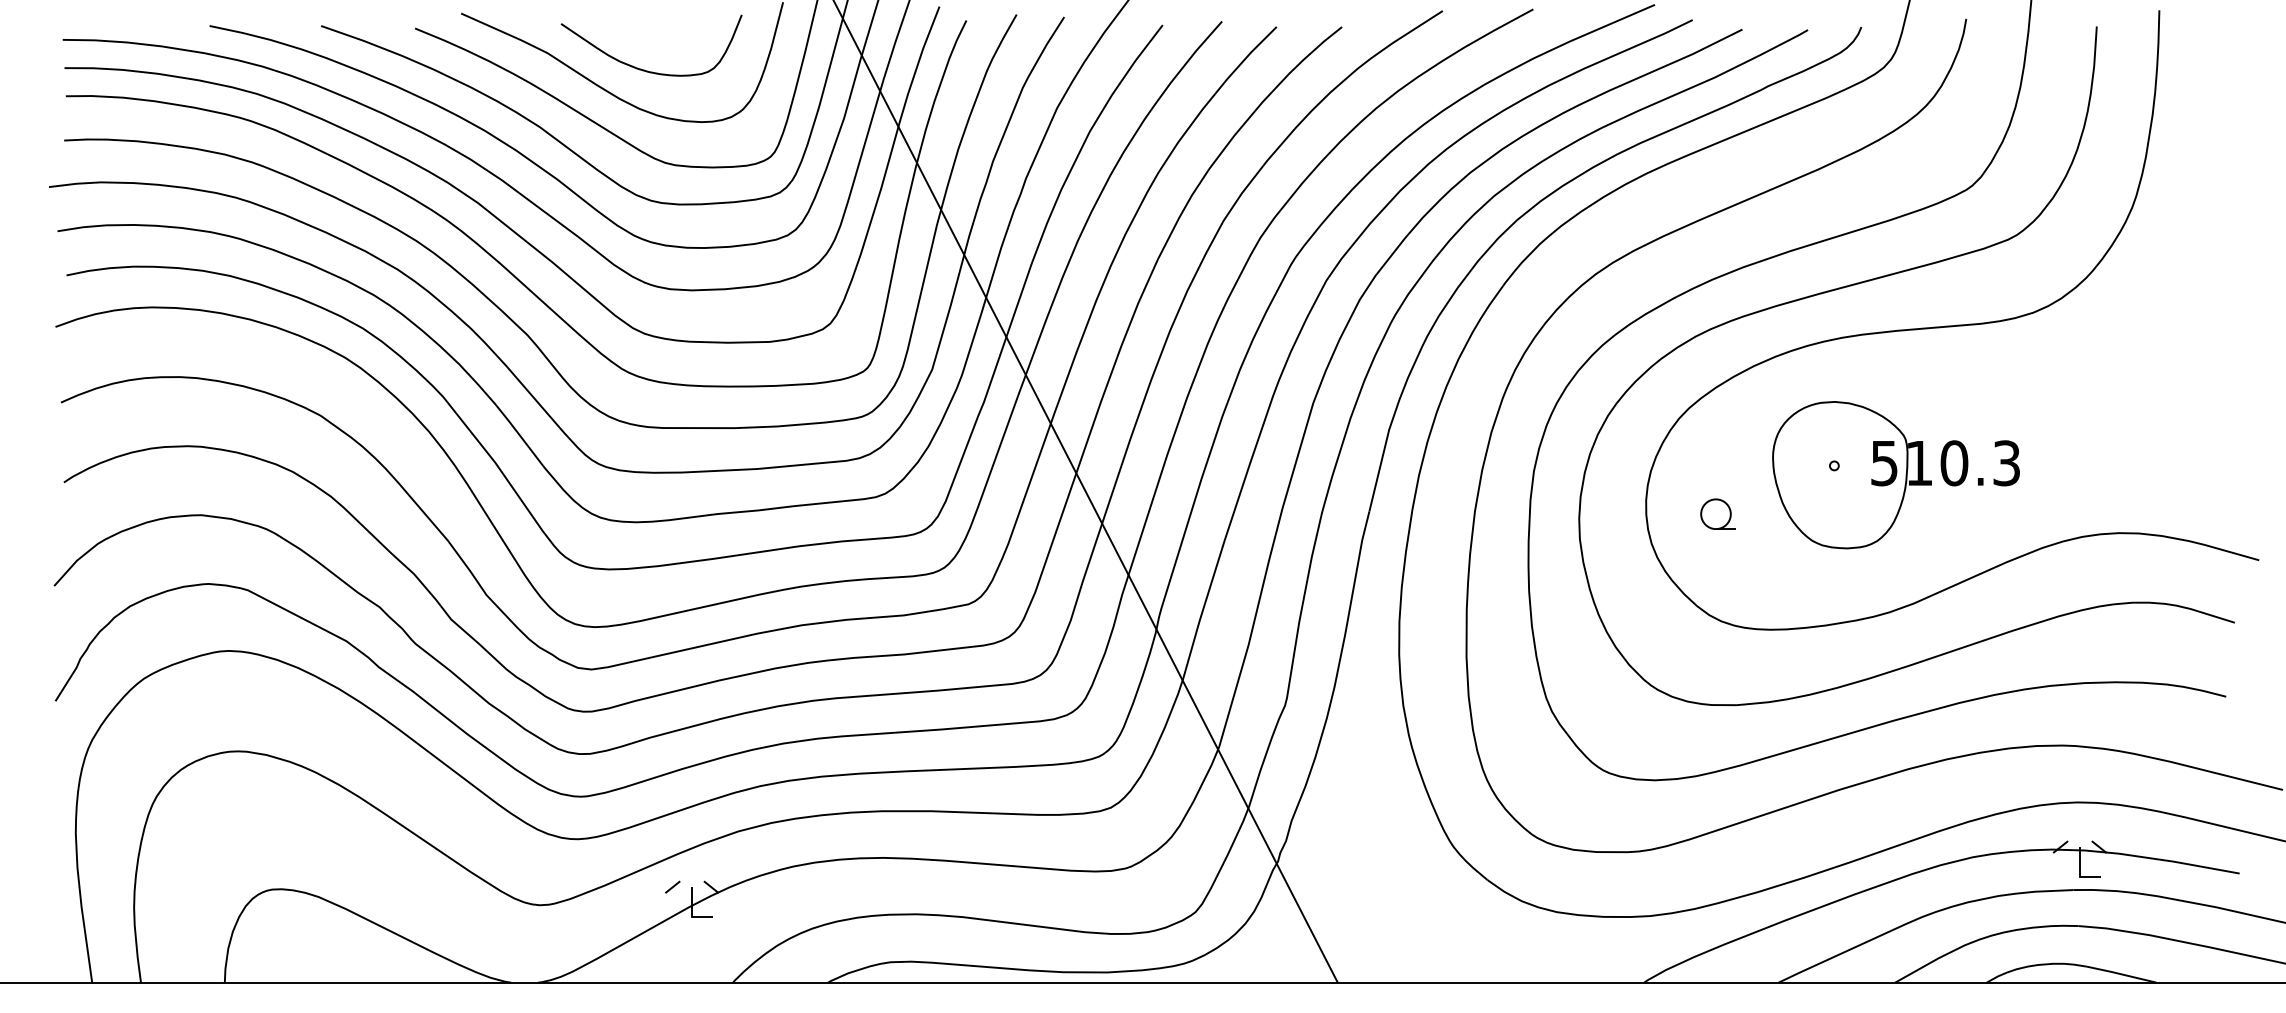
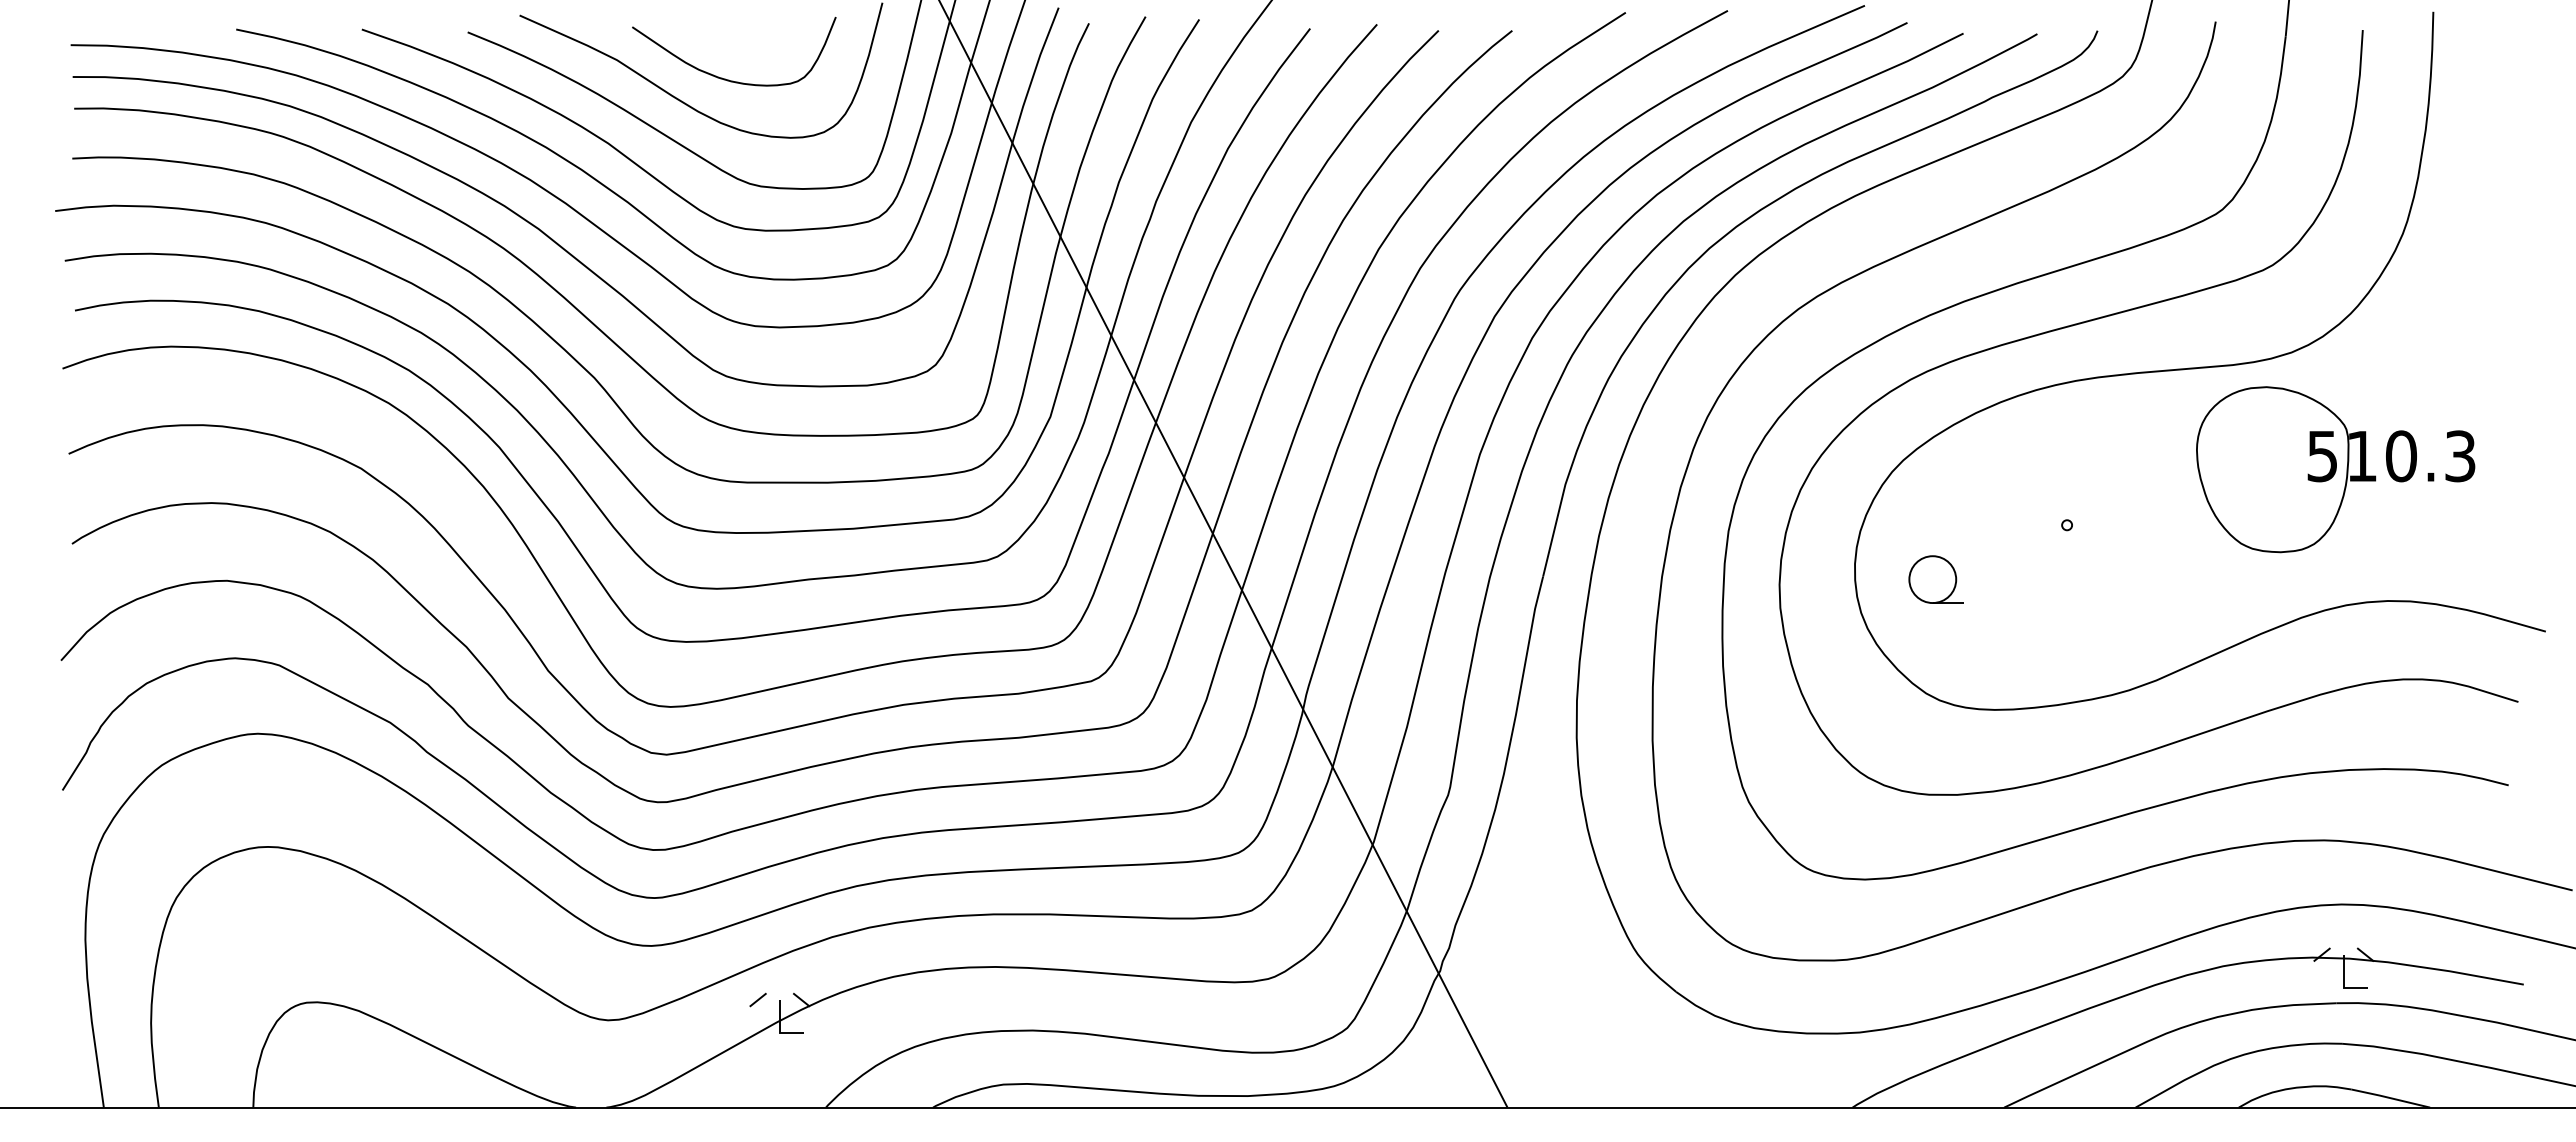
part: (1895, 474) -> (2335, 469), moved
part: (1717, 514) -> (1935, 579), size x1.4

